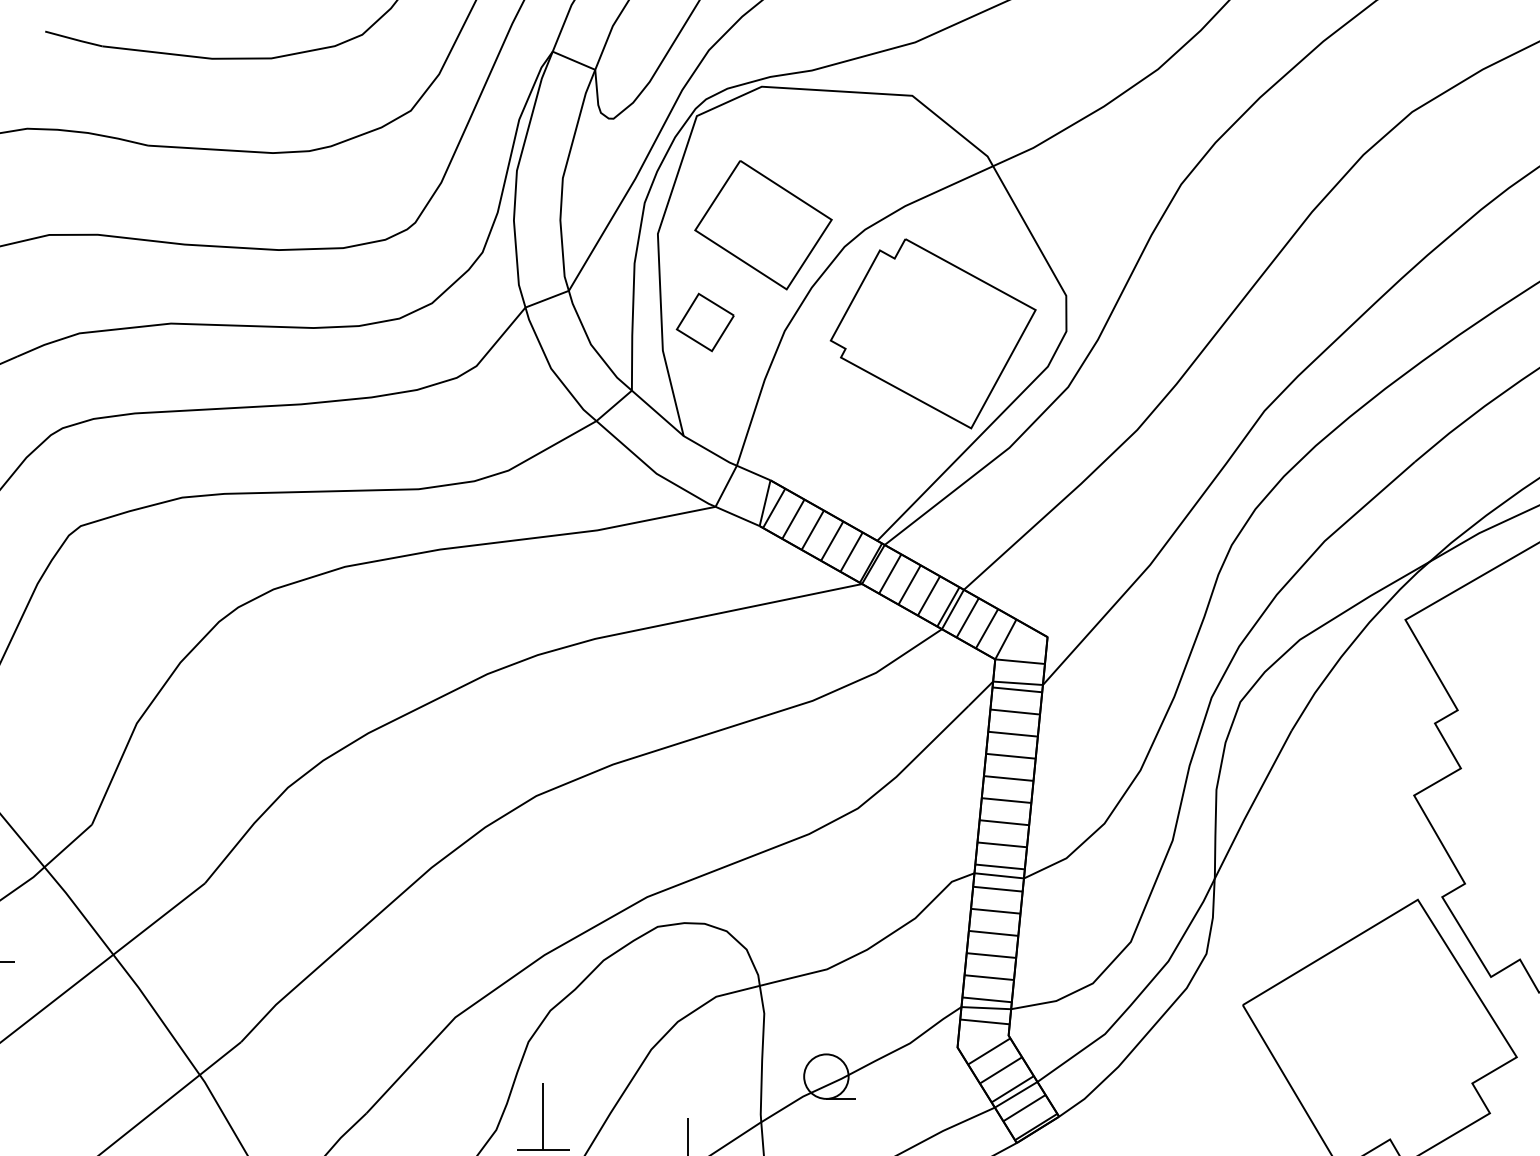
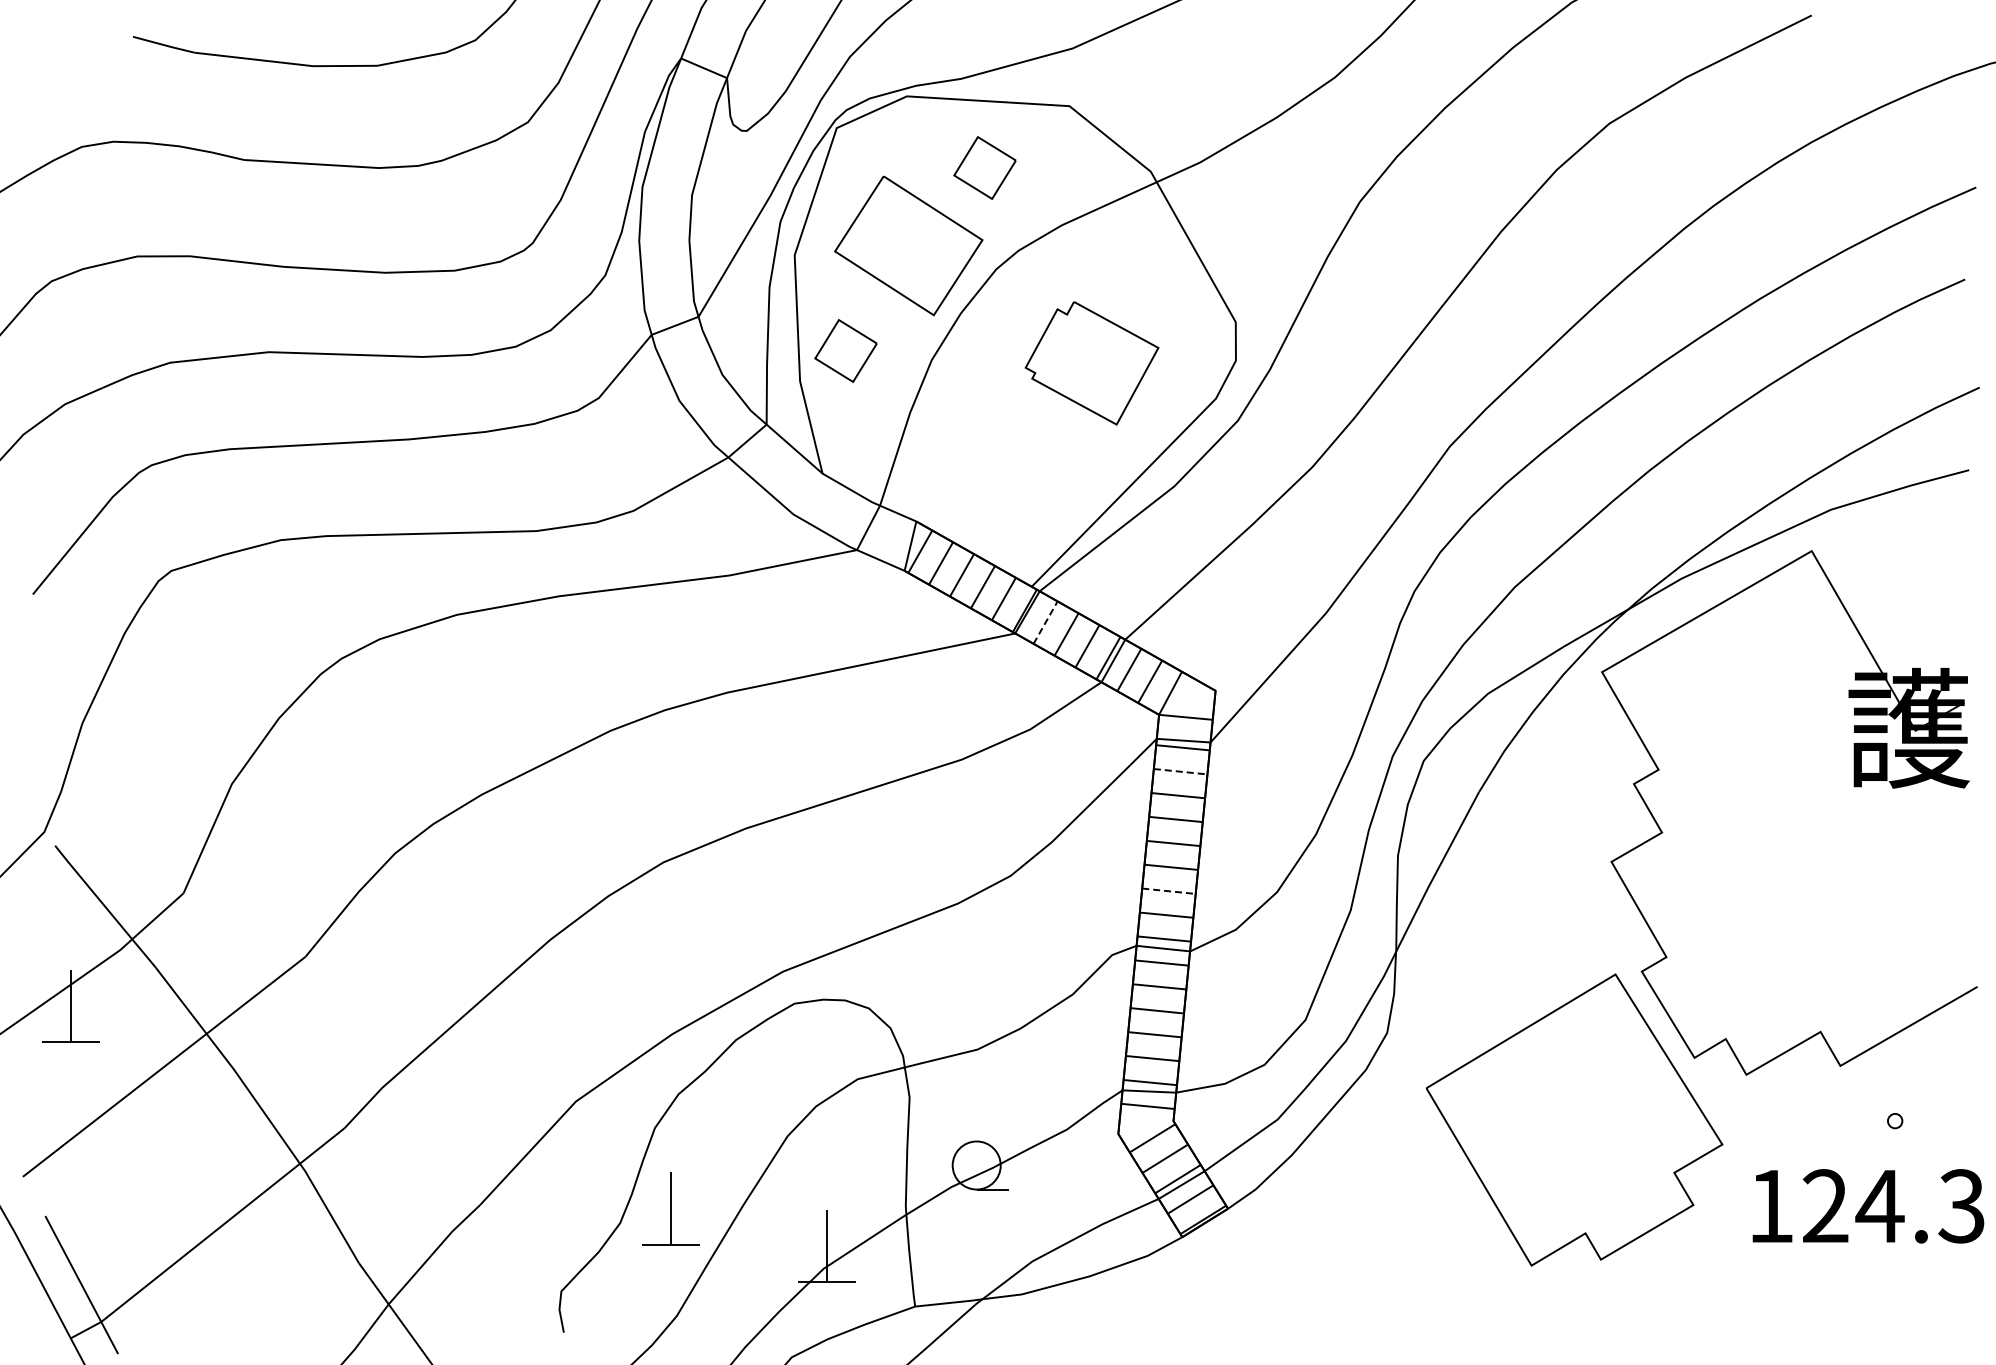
part: (833, 152) -> (984, 167), added
part: (932, 334) -> (1091, 363), size x0.6
line: (890, 573) -> (1045, 622), solid -> dashed
line: (1015, 711) -> (1180, 771), solid -> dashed
line: (1003, 822) -> (1168, 891), solid -> dashed

